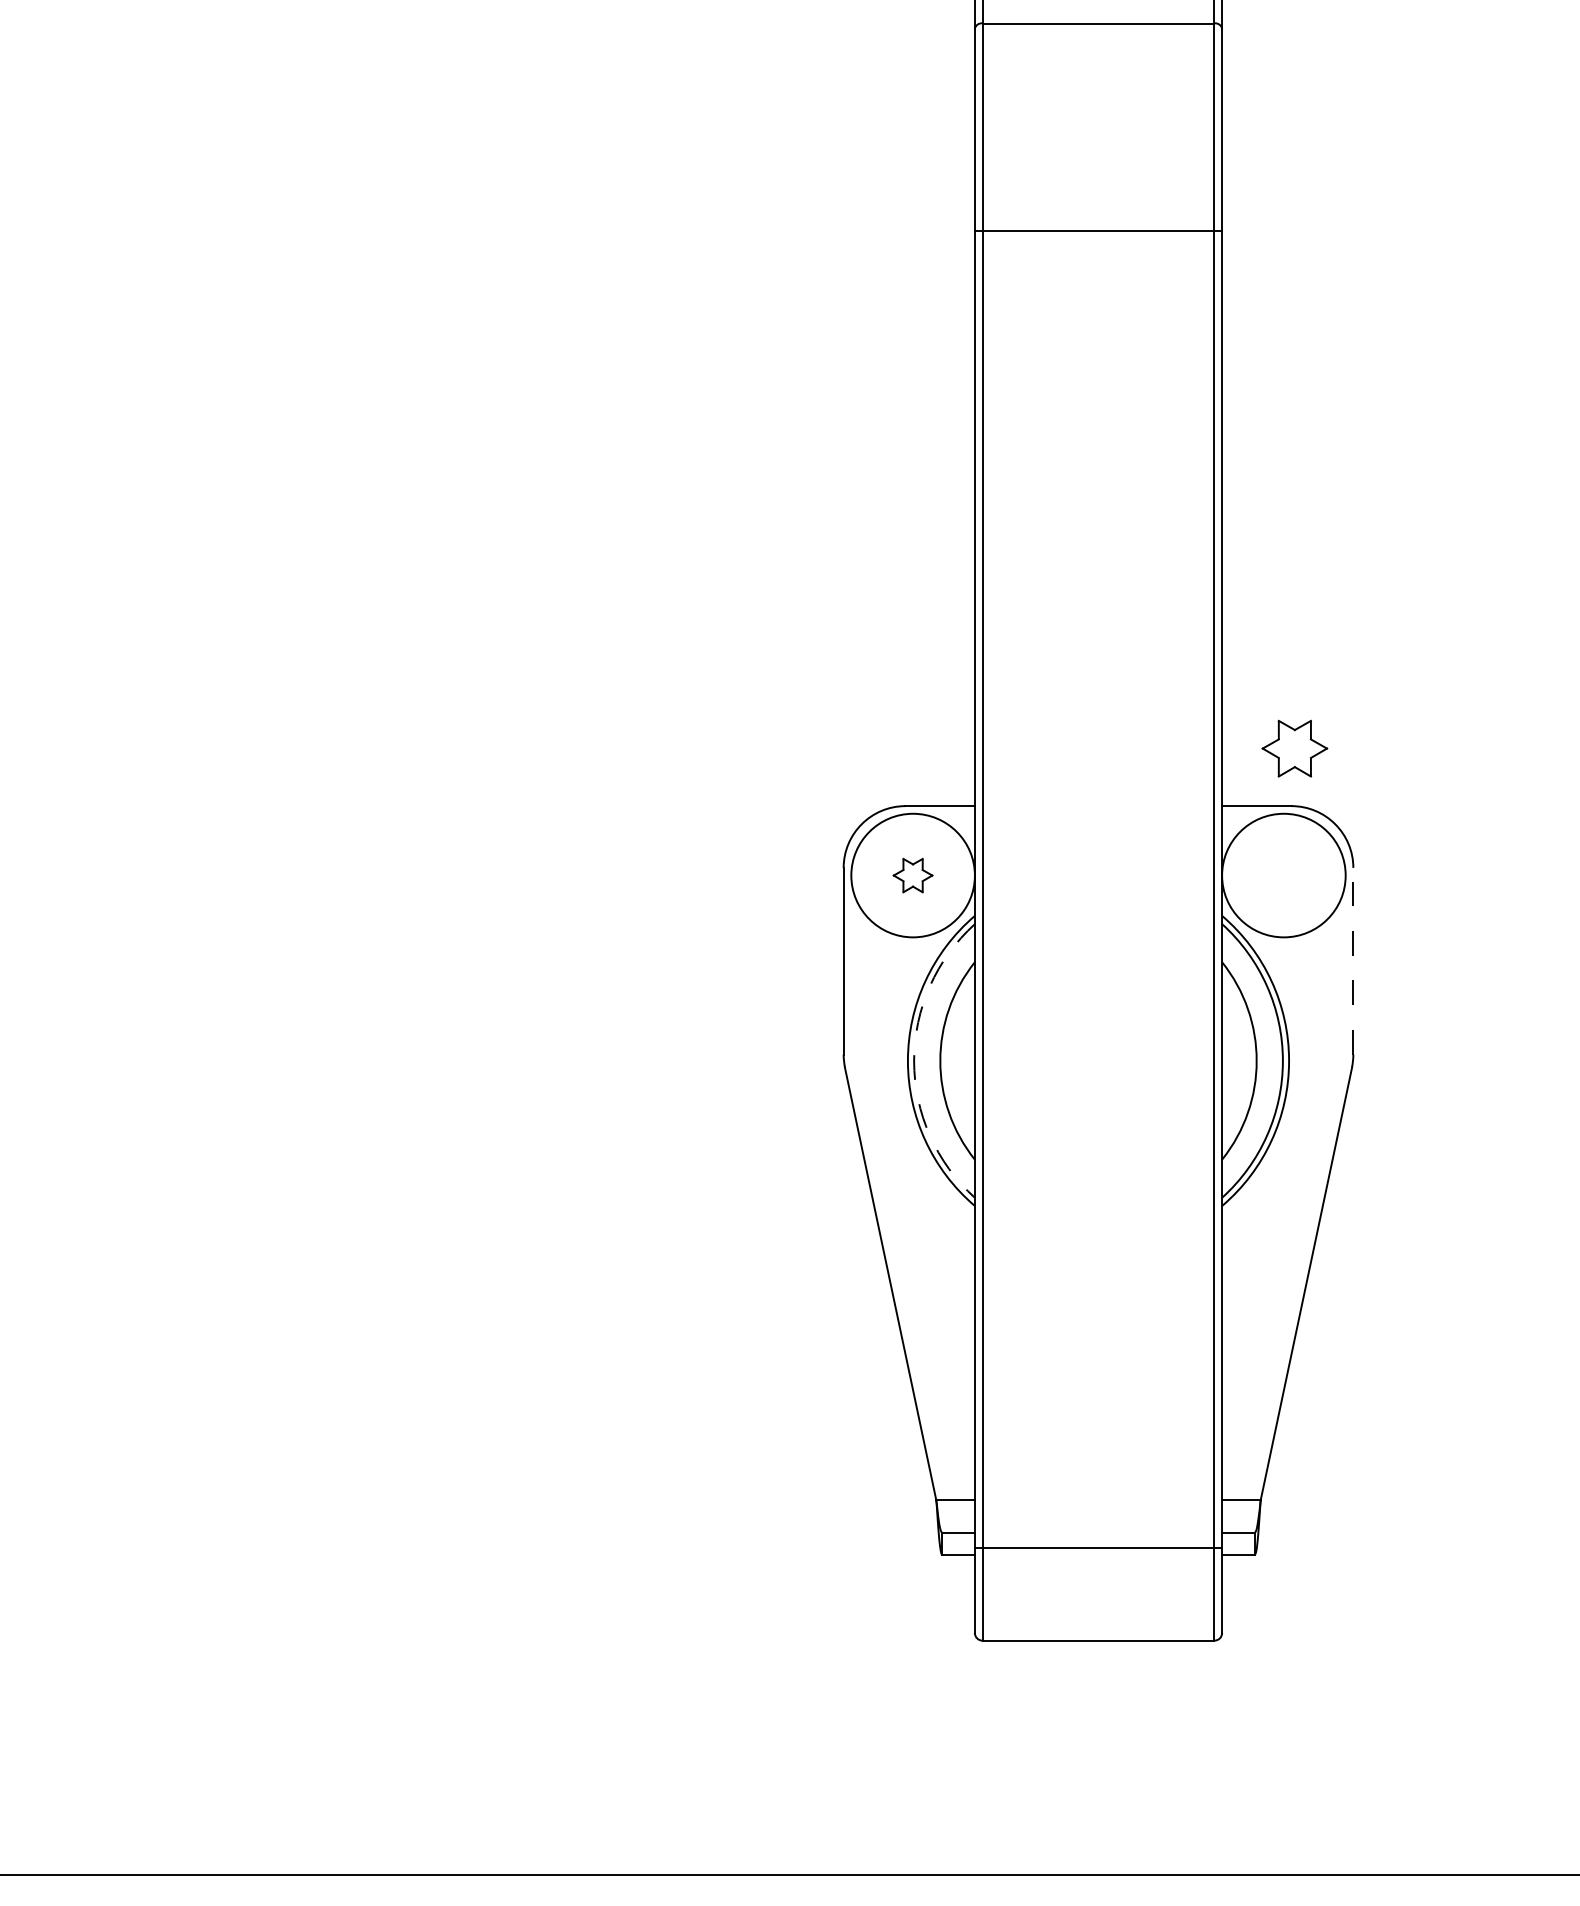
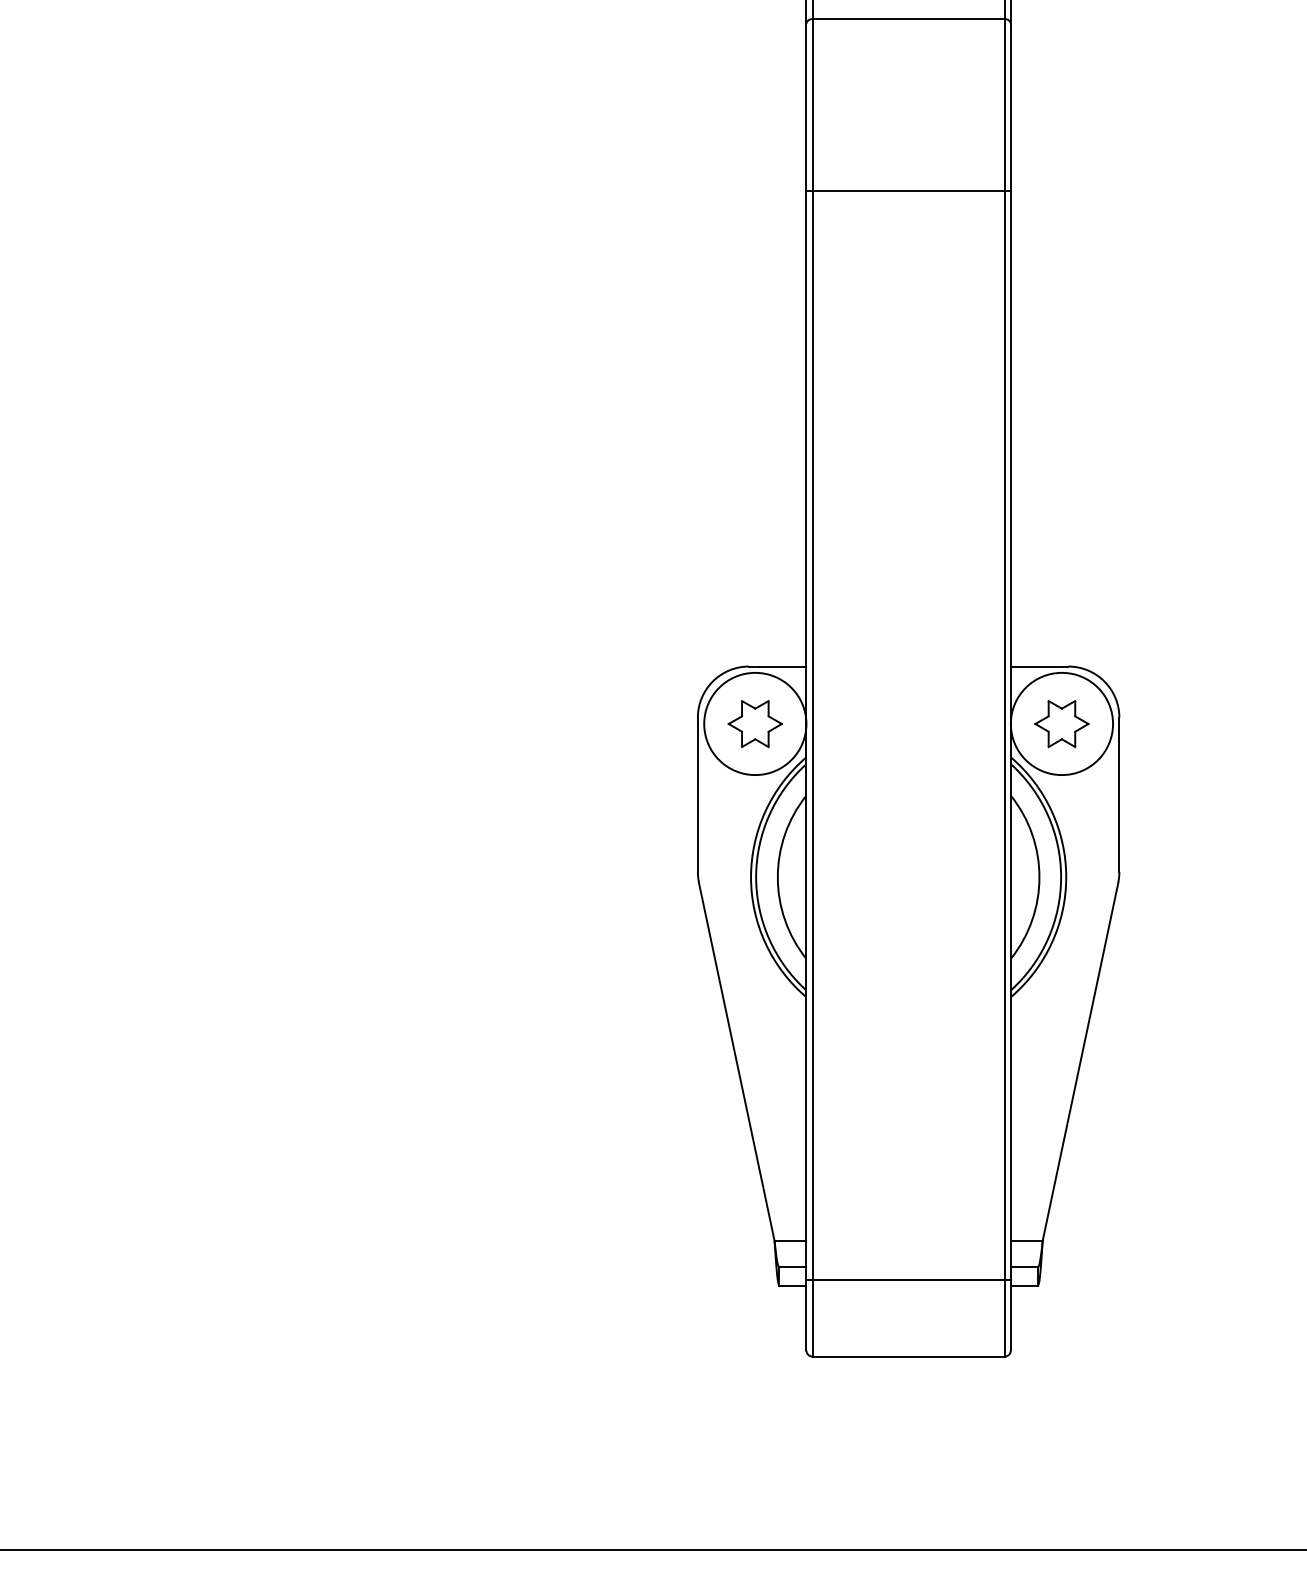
part: (1294, 748) -> (1061, 723), moved
part: (912, 875) -> (754, 723), size x1.67
line: (1353, 960) -> (1119, 794), dashed -> solid
arc: (914, 1060) -> (756, 876), dashed -> solid

